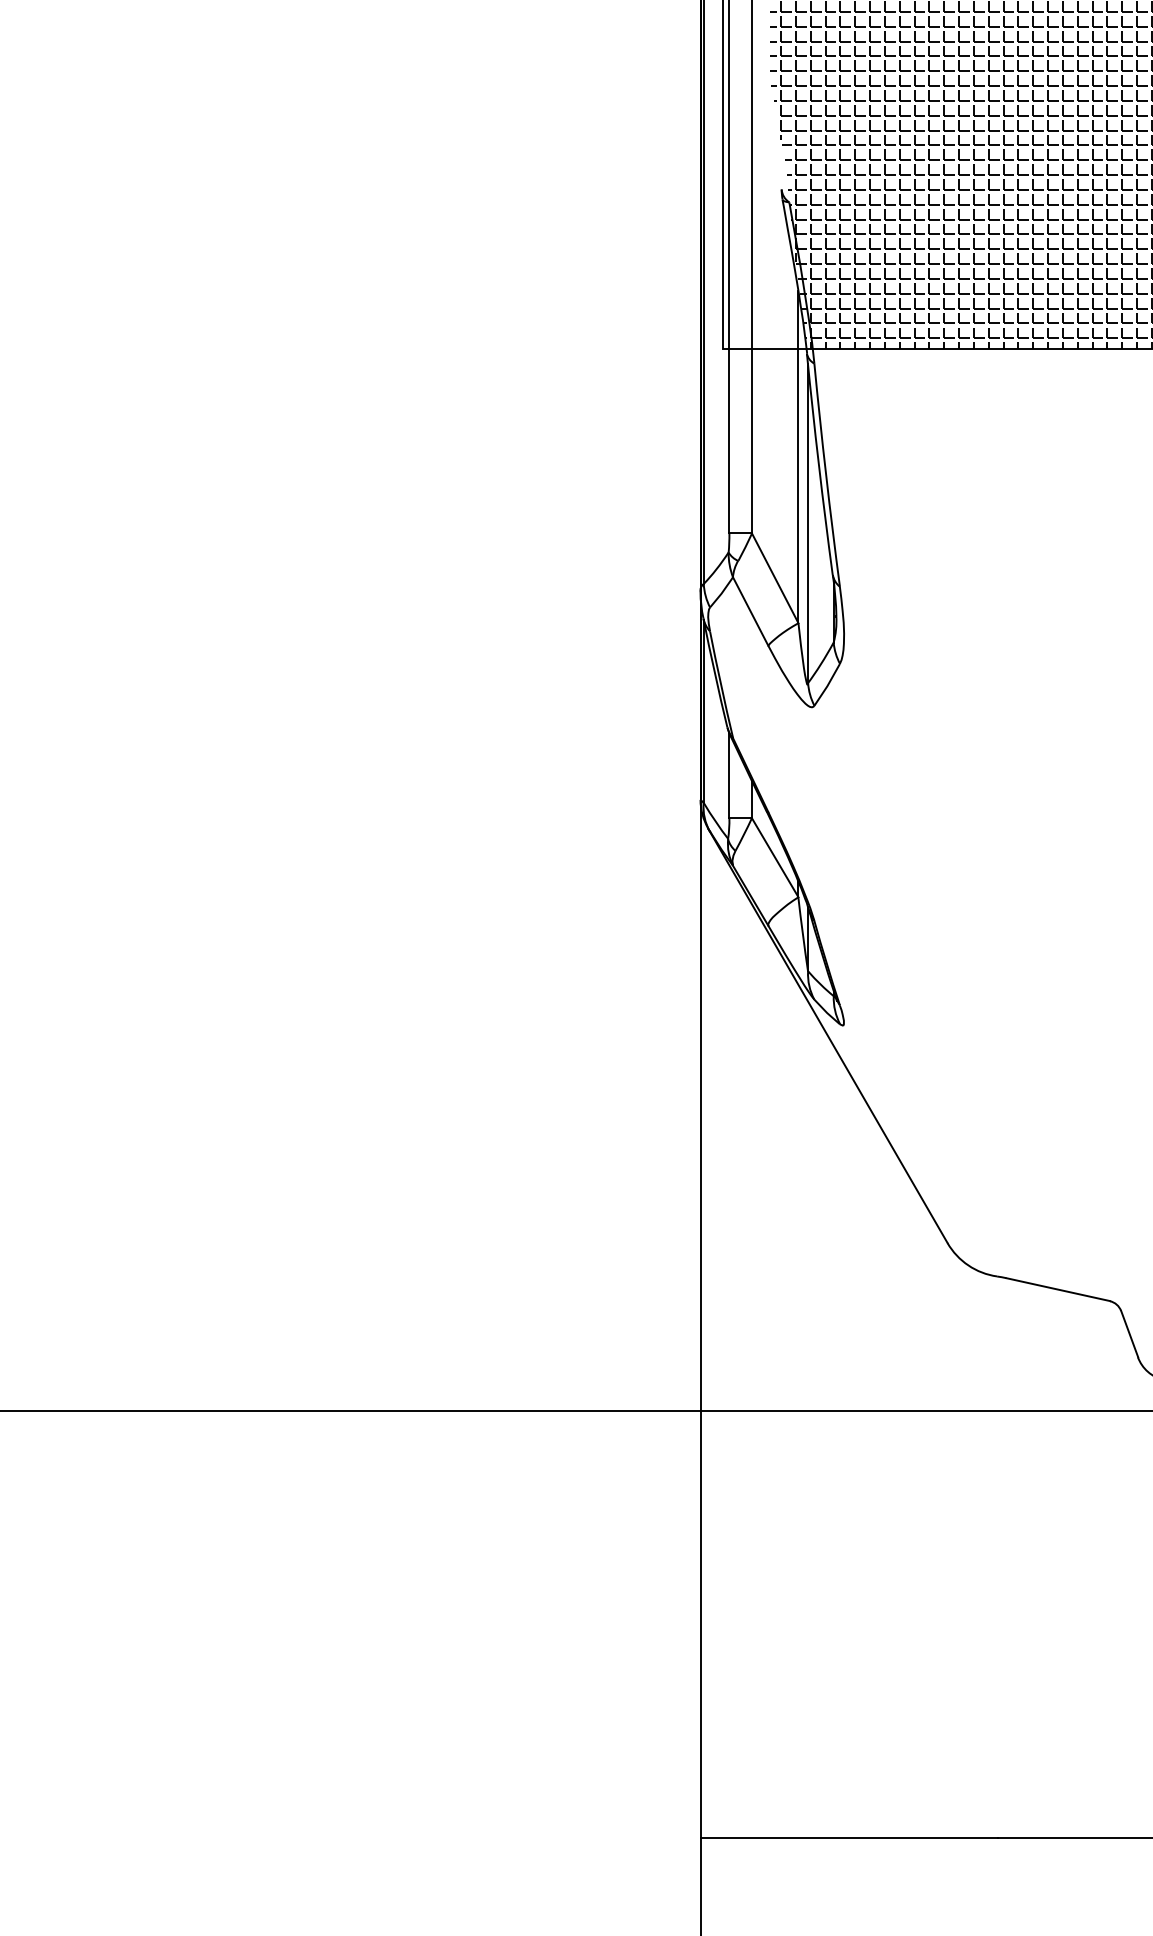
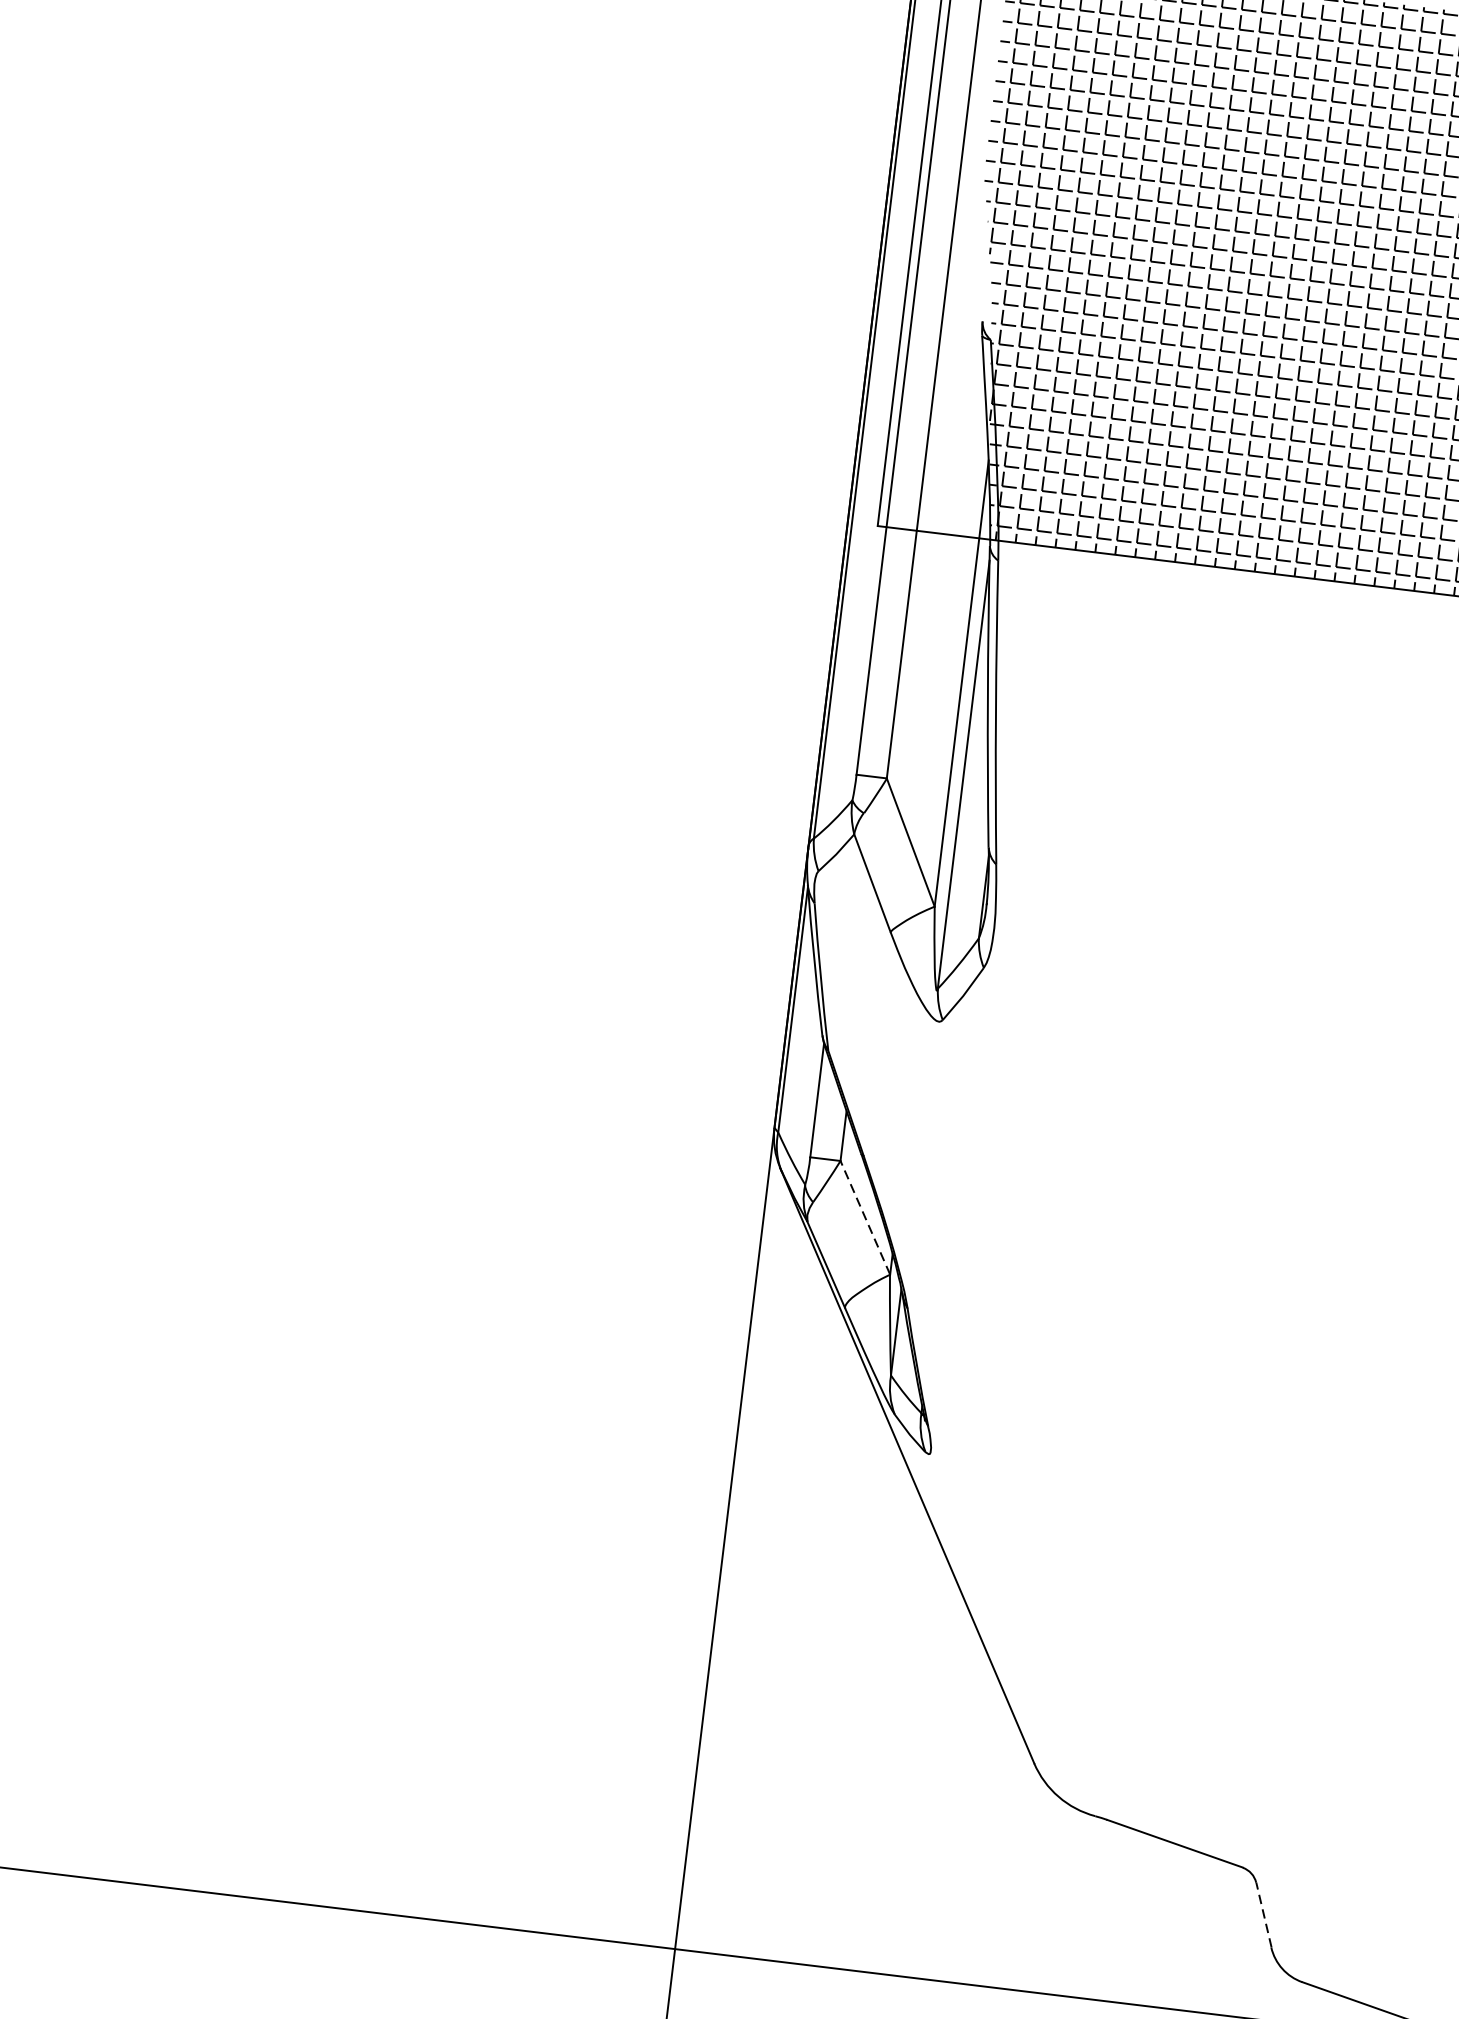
line: (775, 857) -> (865, 1217), solid -> dashed
line: (1129, 1334) -> (1263, 1915), solid -> dashed

